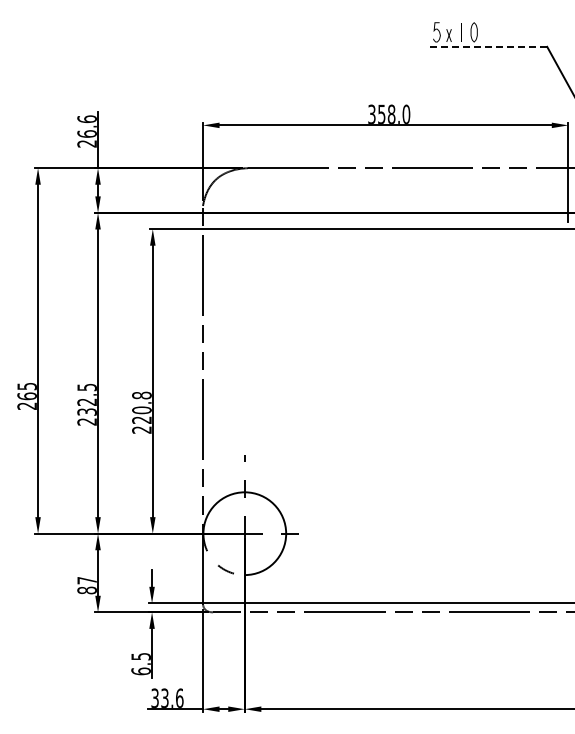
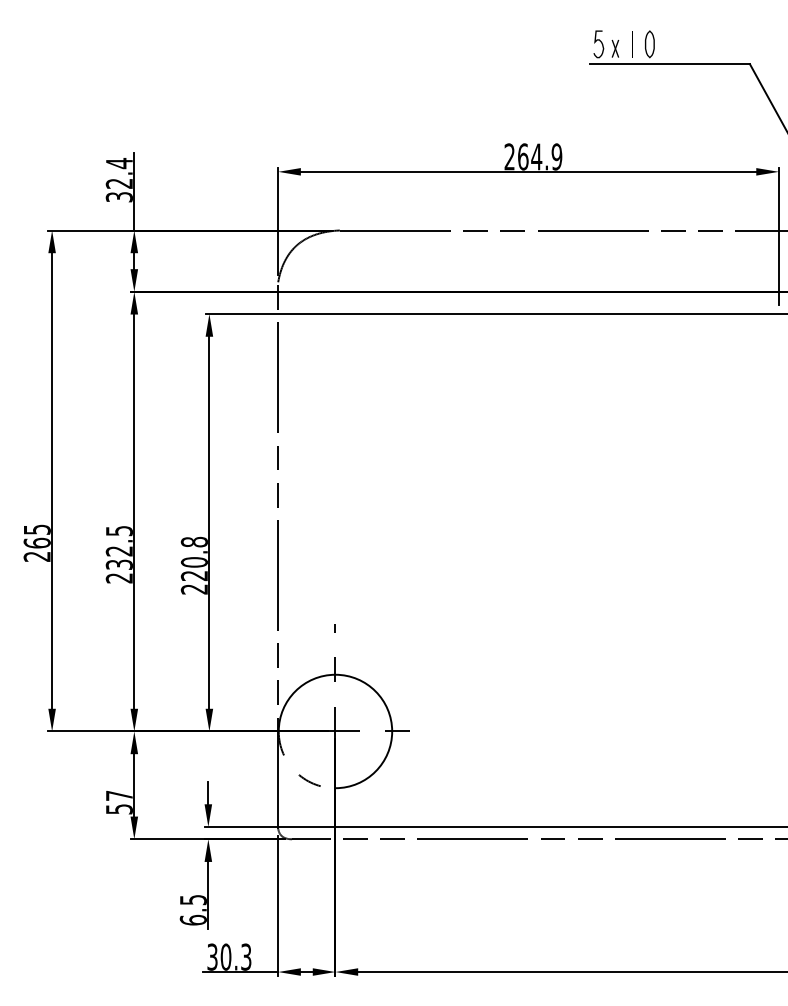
line: (488, 46) -> (669, 63), dashed -> solid
text: (389, 113) -> (533, 155), 358.0 -> 264.9
text: (86, 131) -> (118, 180), 26.6 -> 32.4
text: (86, 590) -> (118, 809), 87 -> 57
text: (172, 697) -> (236, 955), 33.6 -> 30.3

